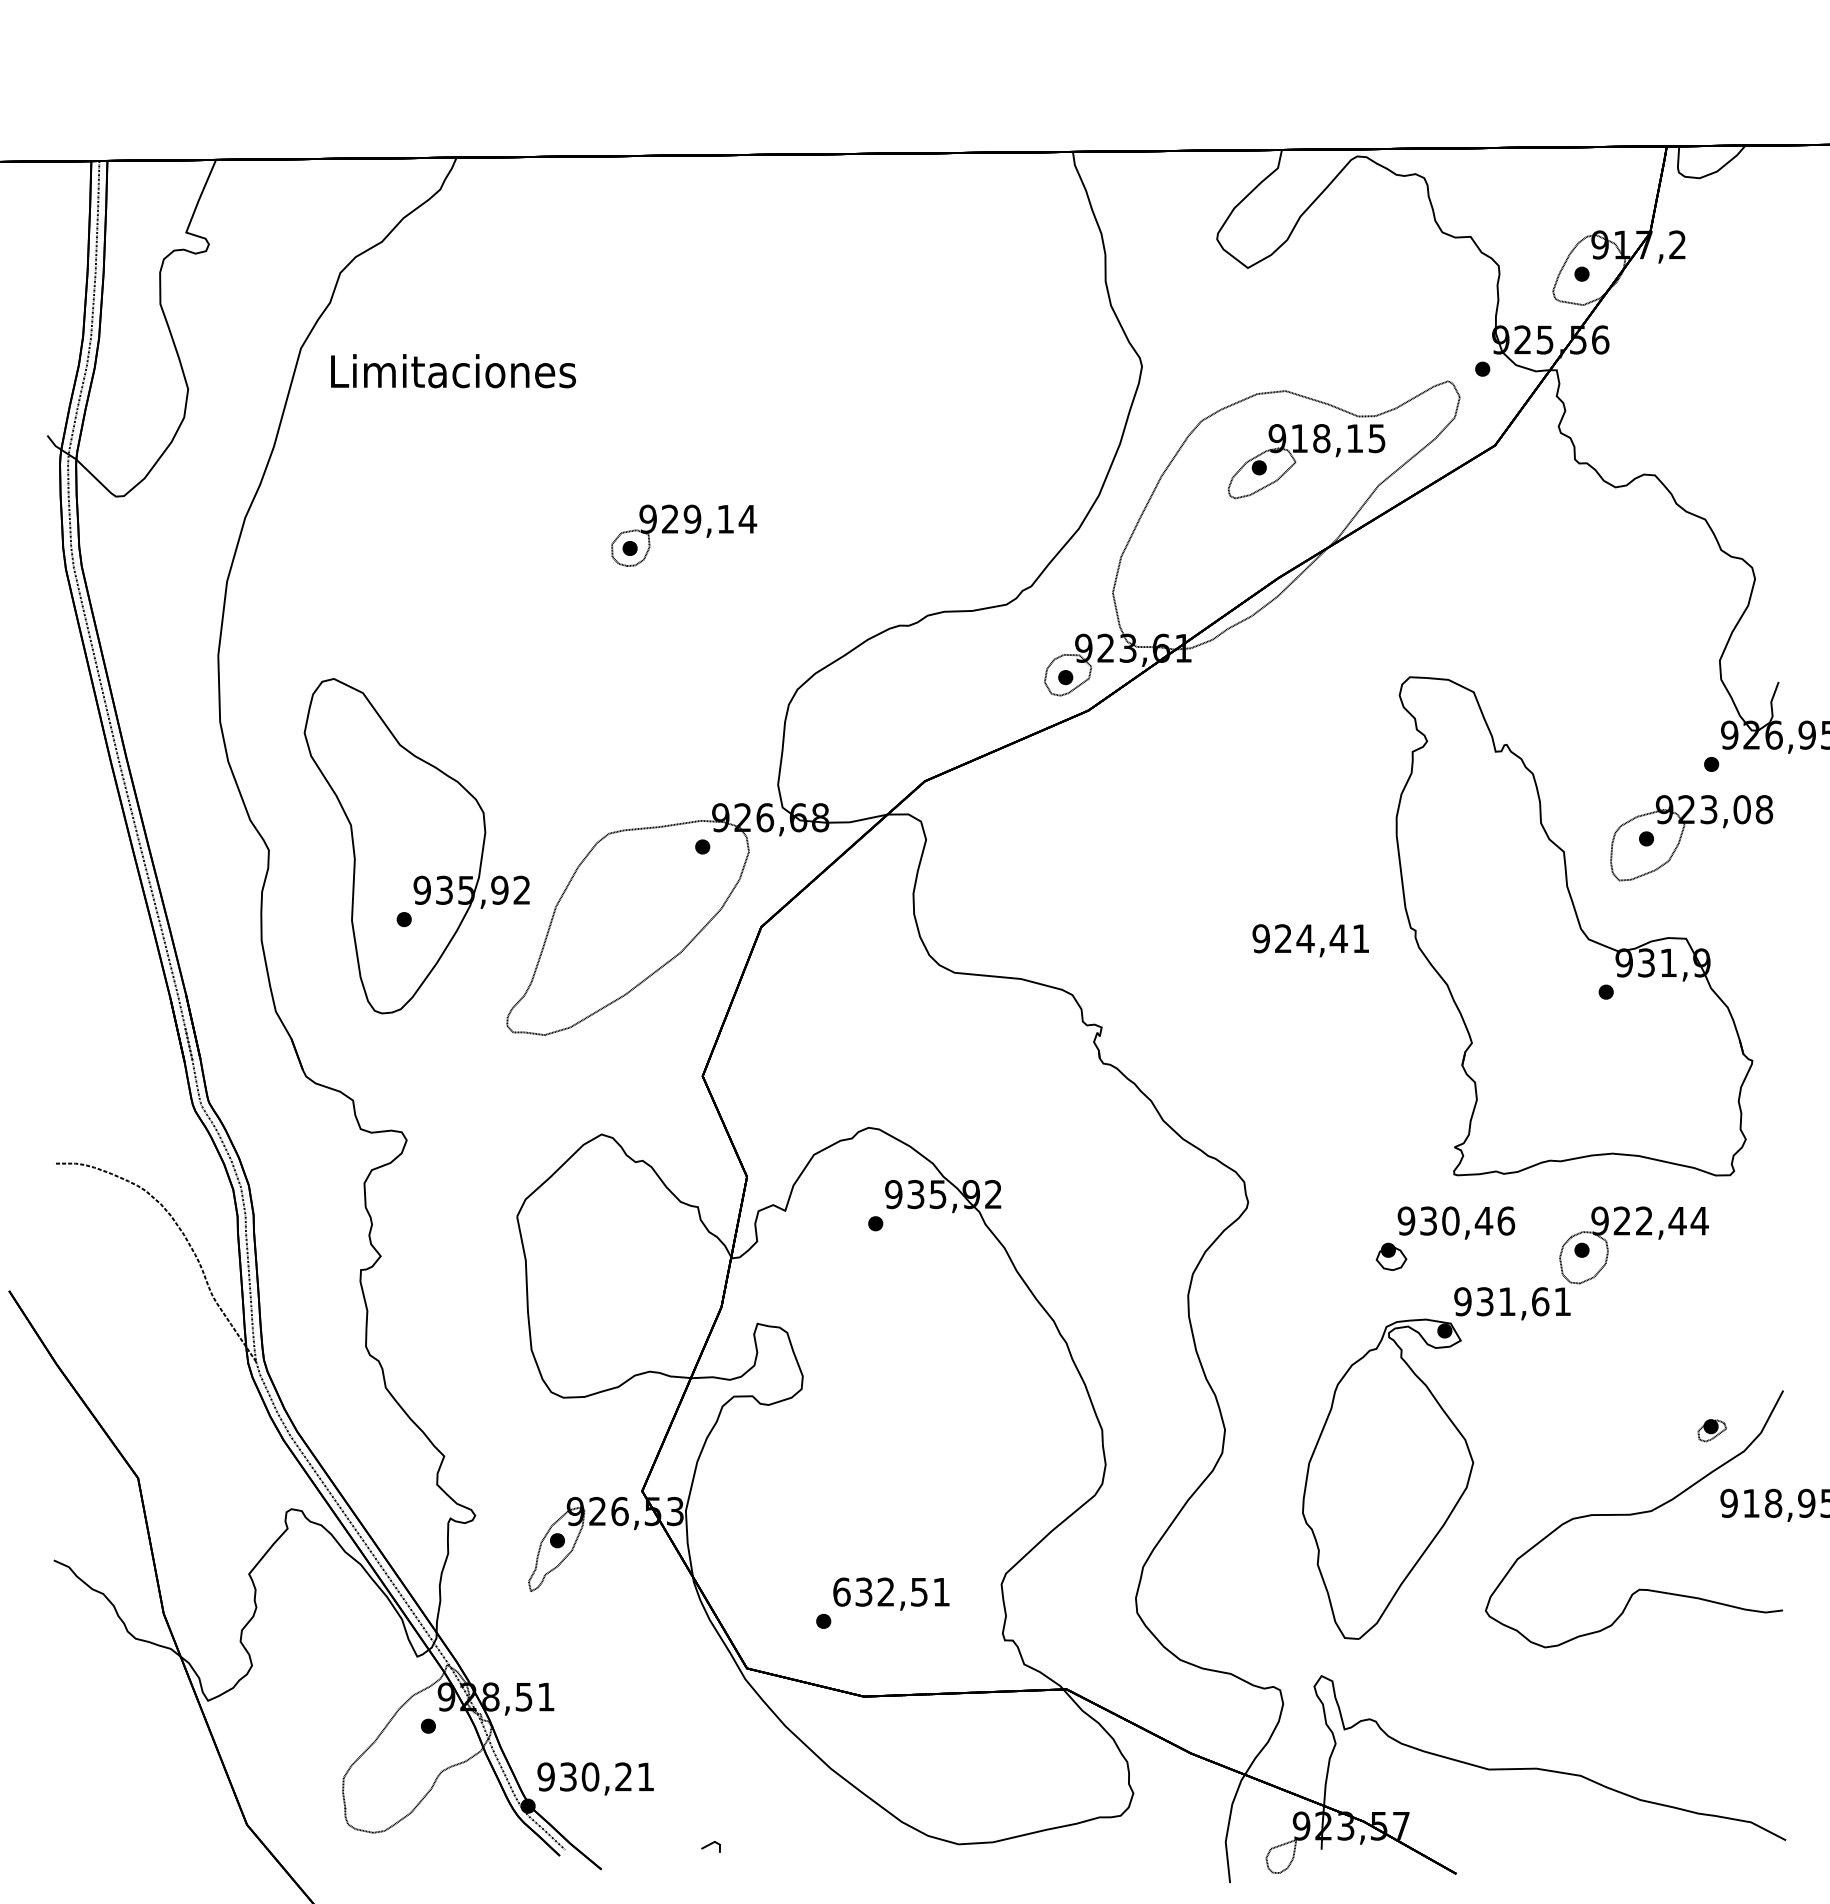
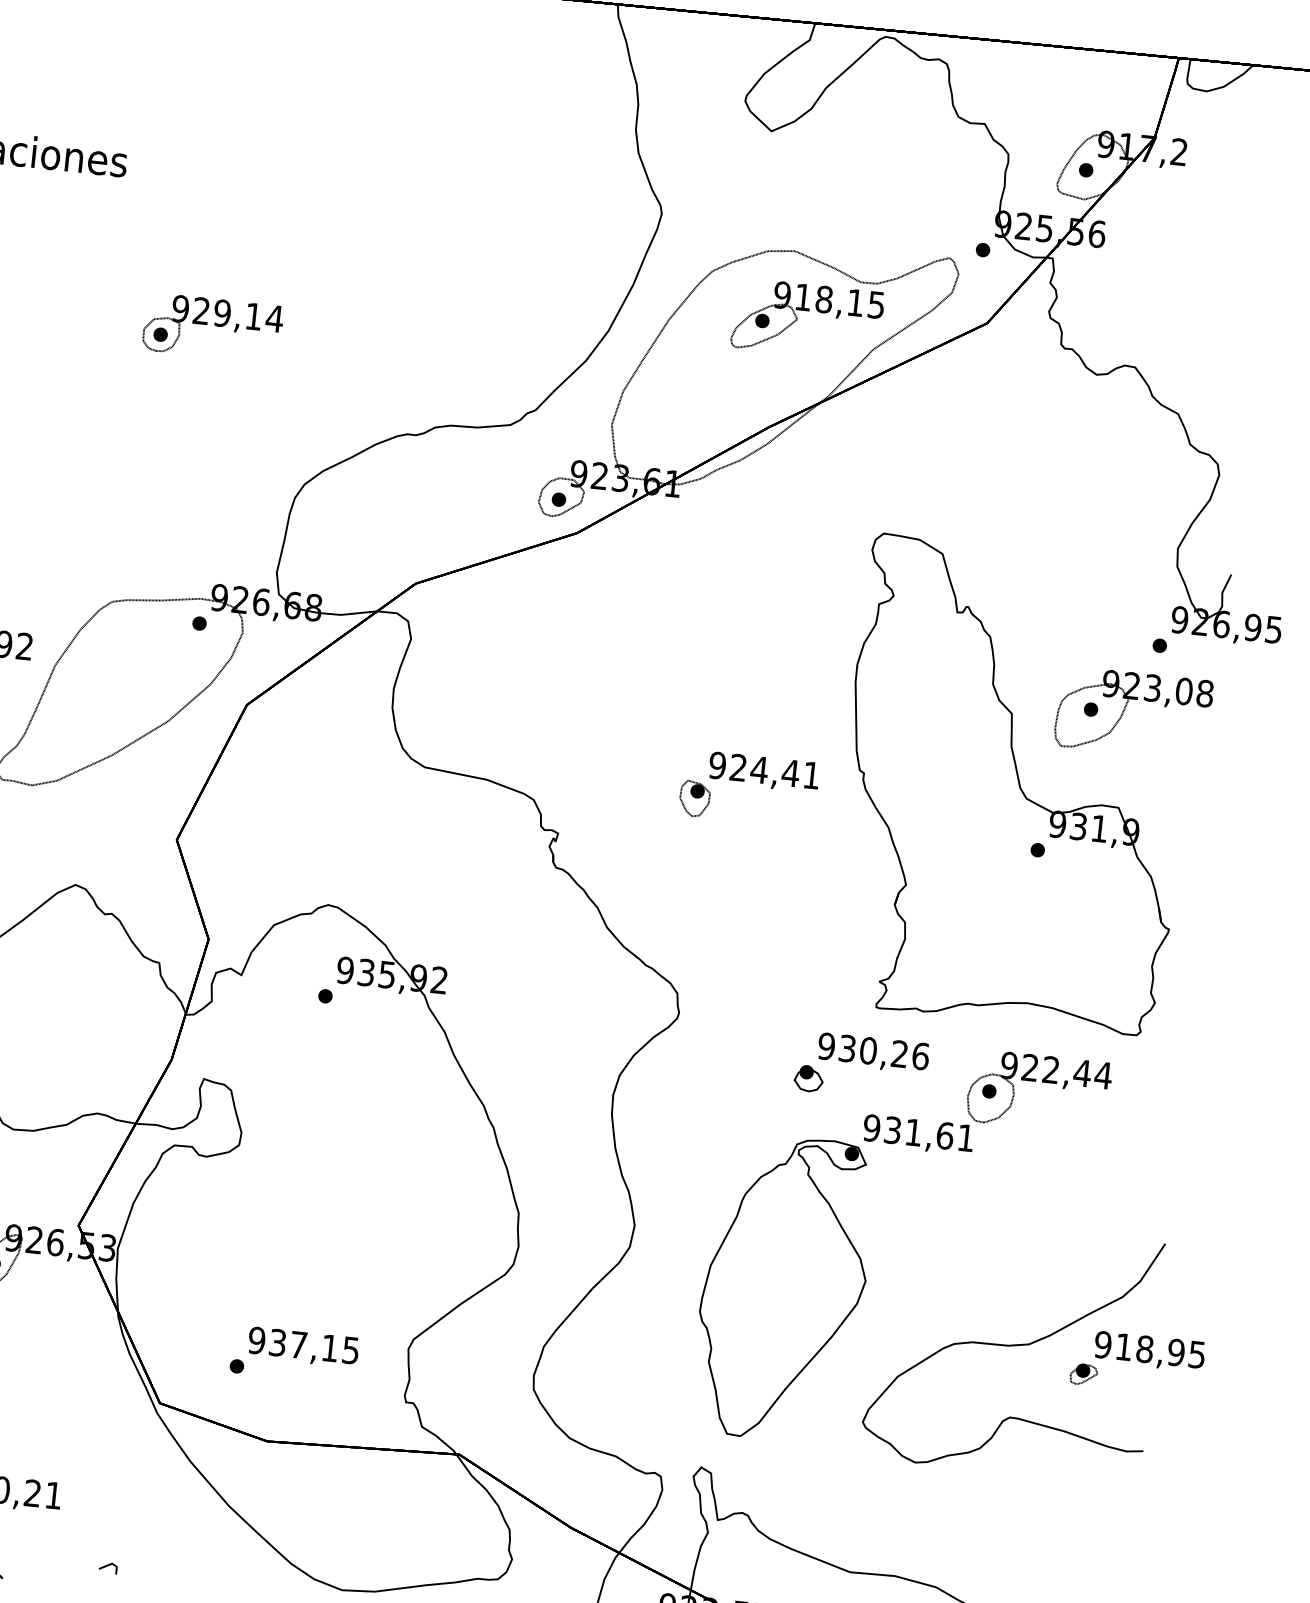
part: (1240, 975) -> (694, 798), added
text: (1483, 1220) -> (899, 1053), 930,46 -> 930,26
part: (1711, 1430) -> (1083, 1374), moved
text: (891, 1591) -> (303, 1344), 632,51 -> 937,15

